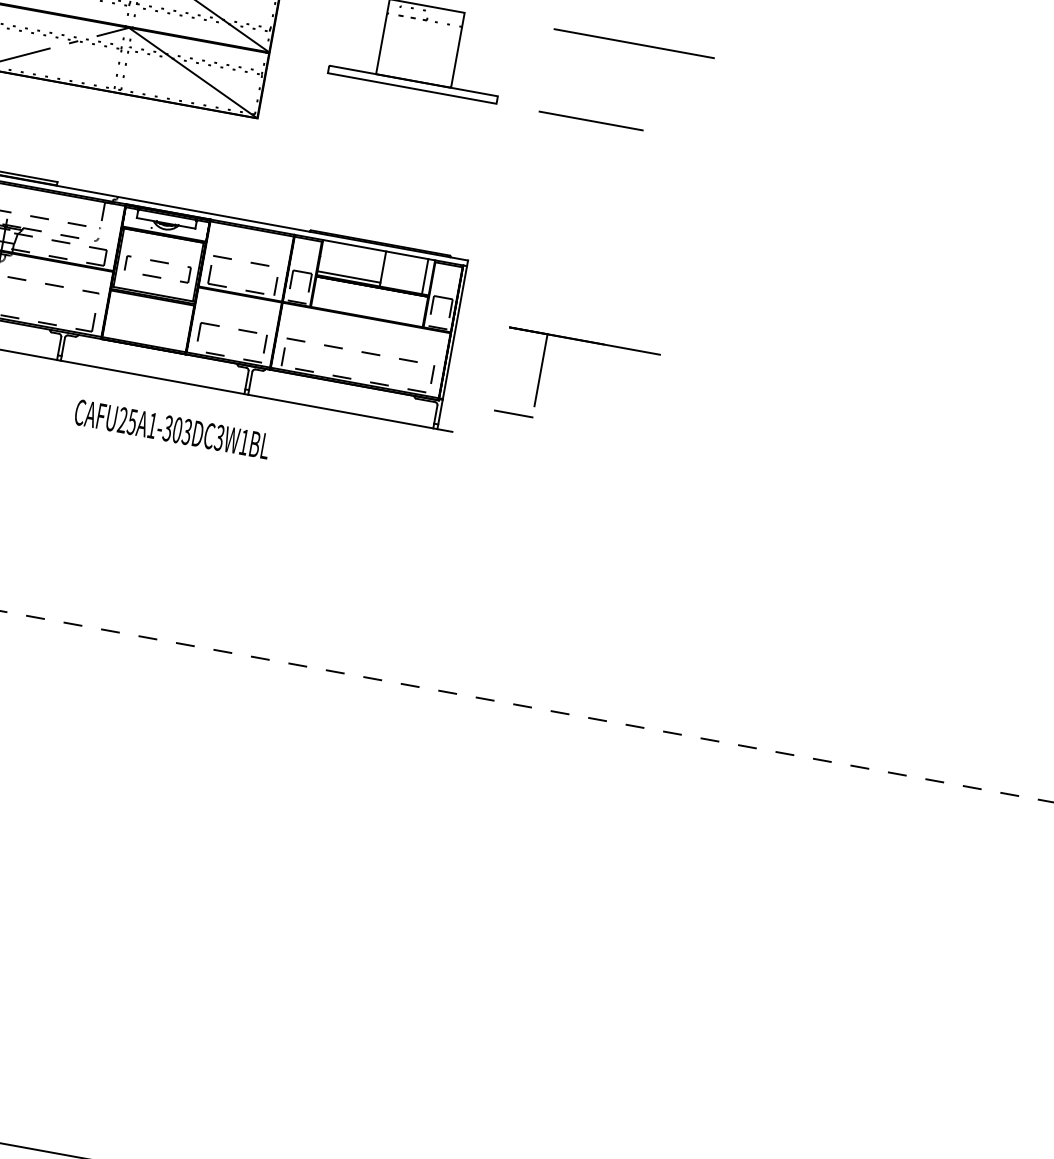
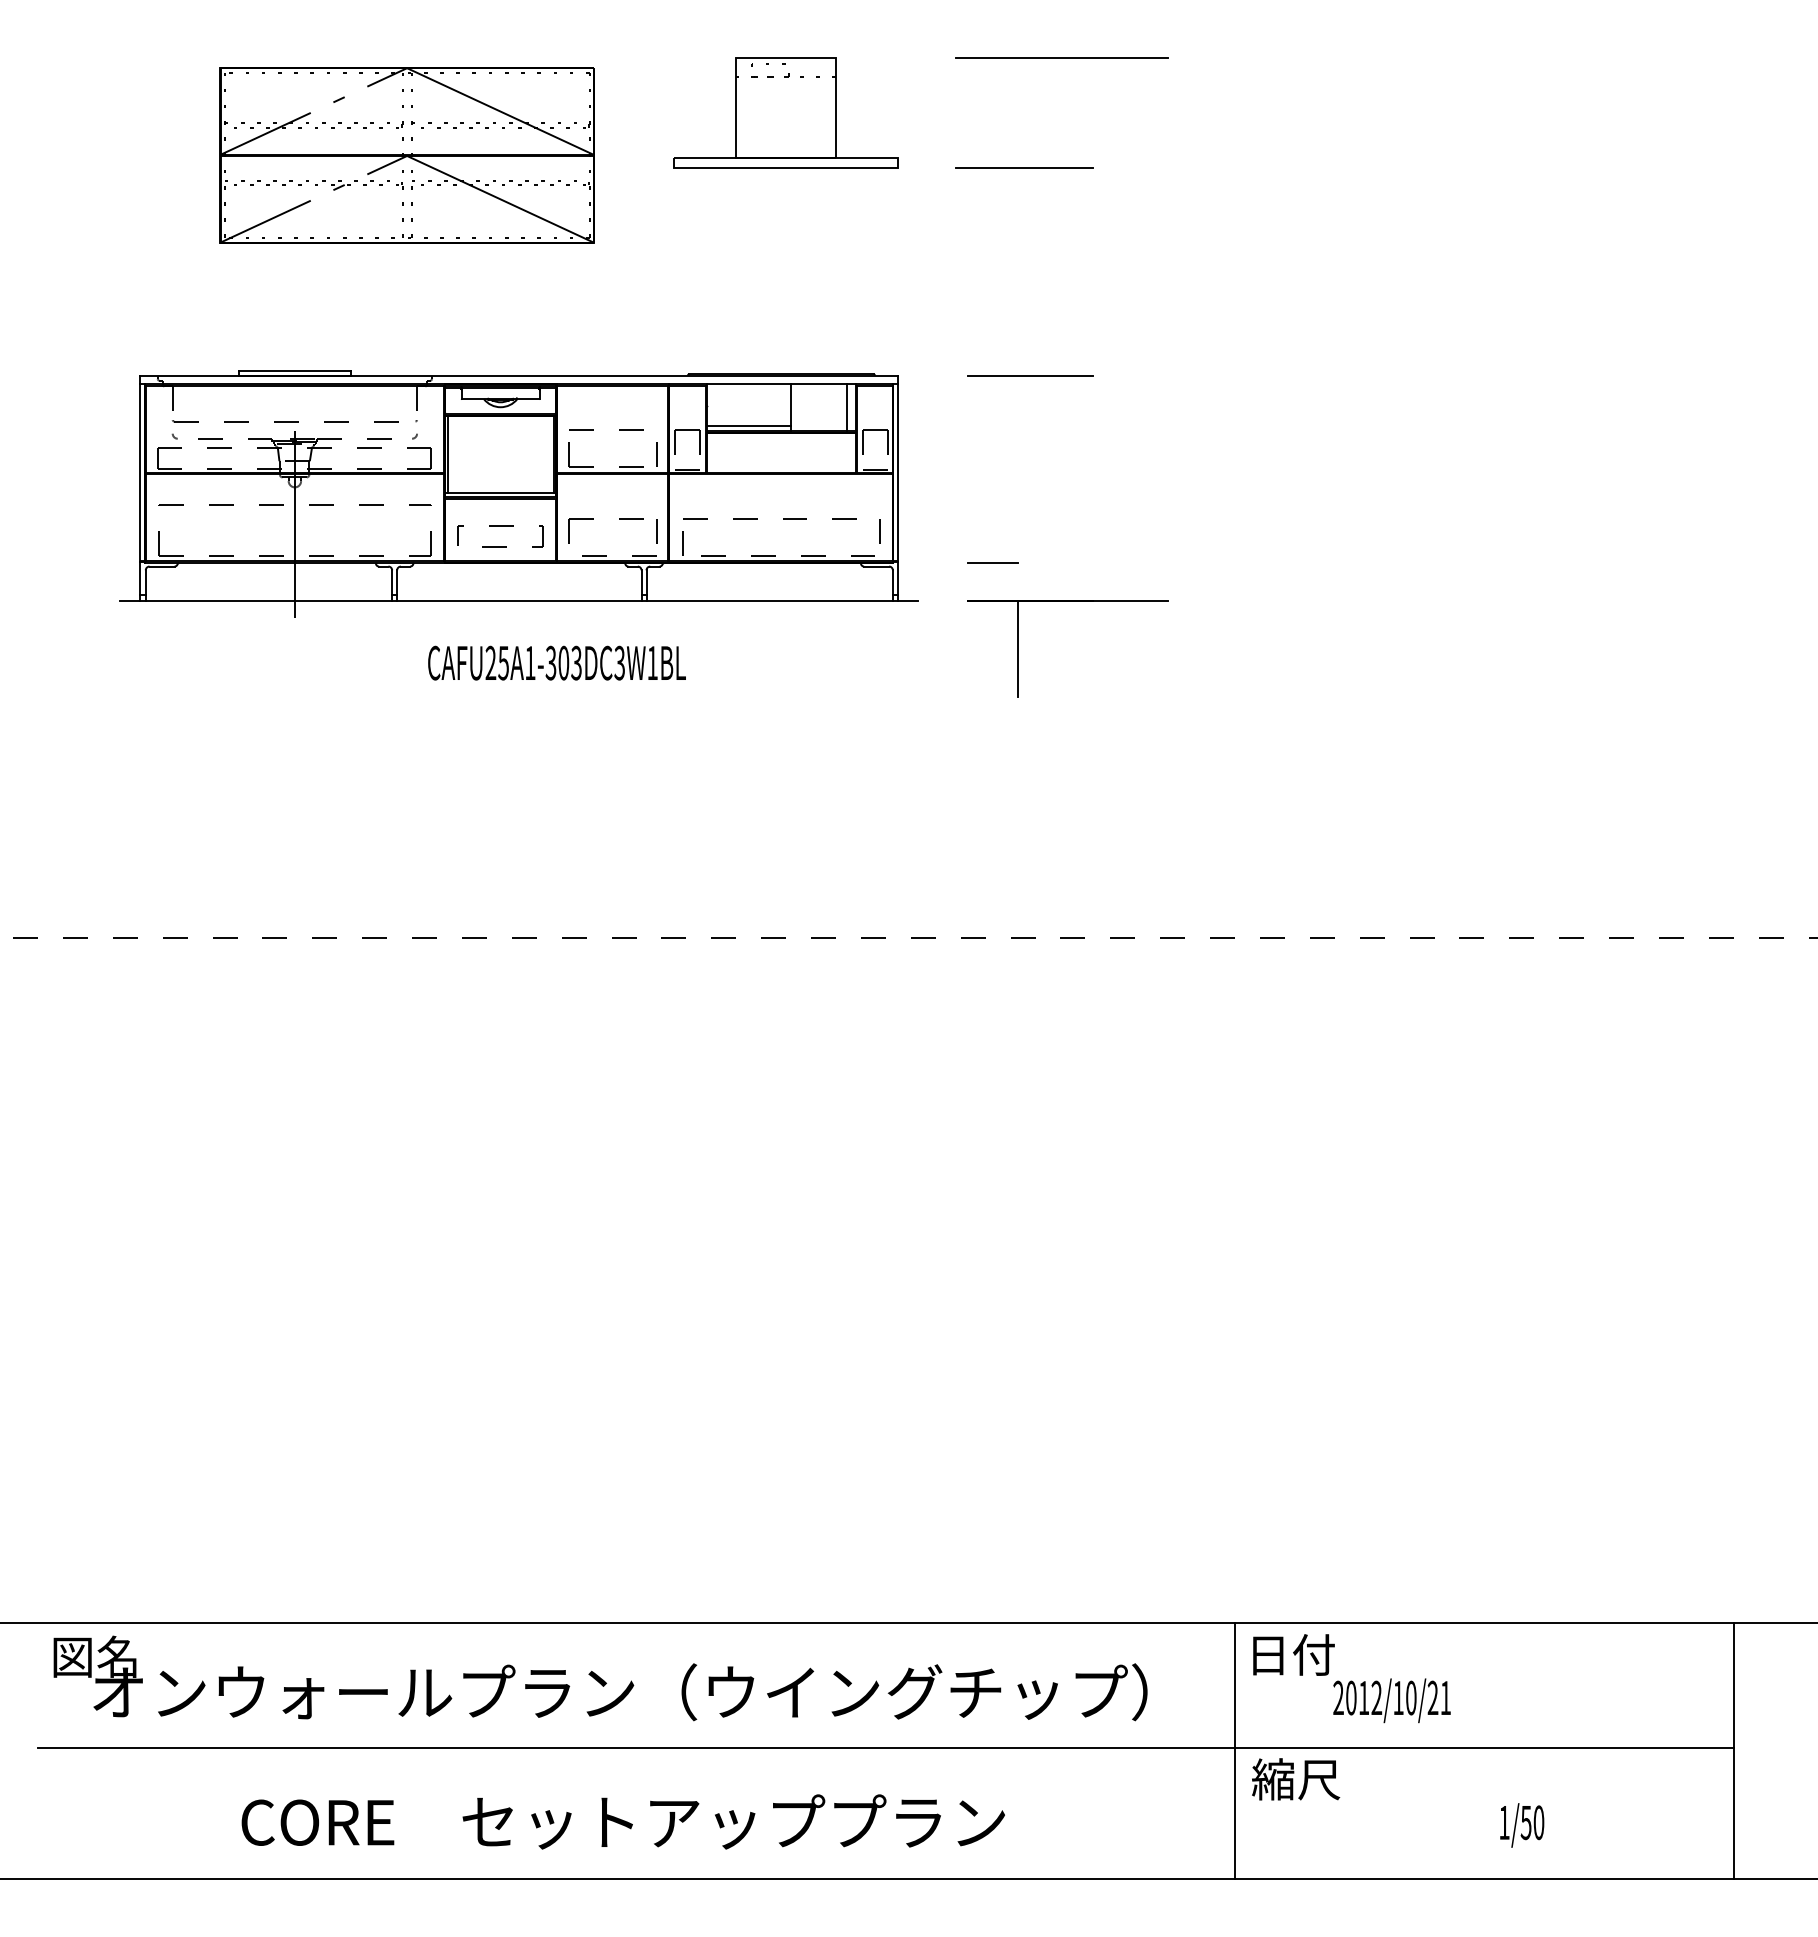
part: (159, 261) -> (500, 526), moved
line: (567, 278) -> (1030, 376), added
part: (584, 341) -> (1067, 601), moved

